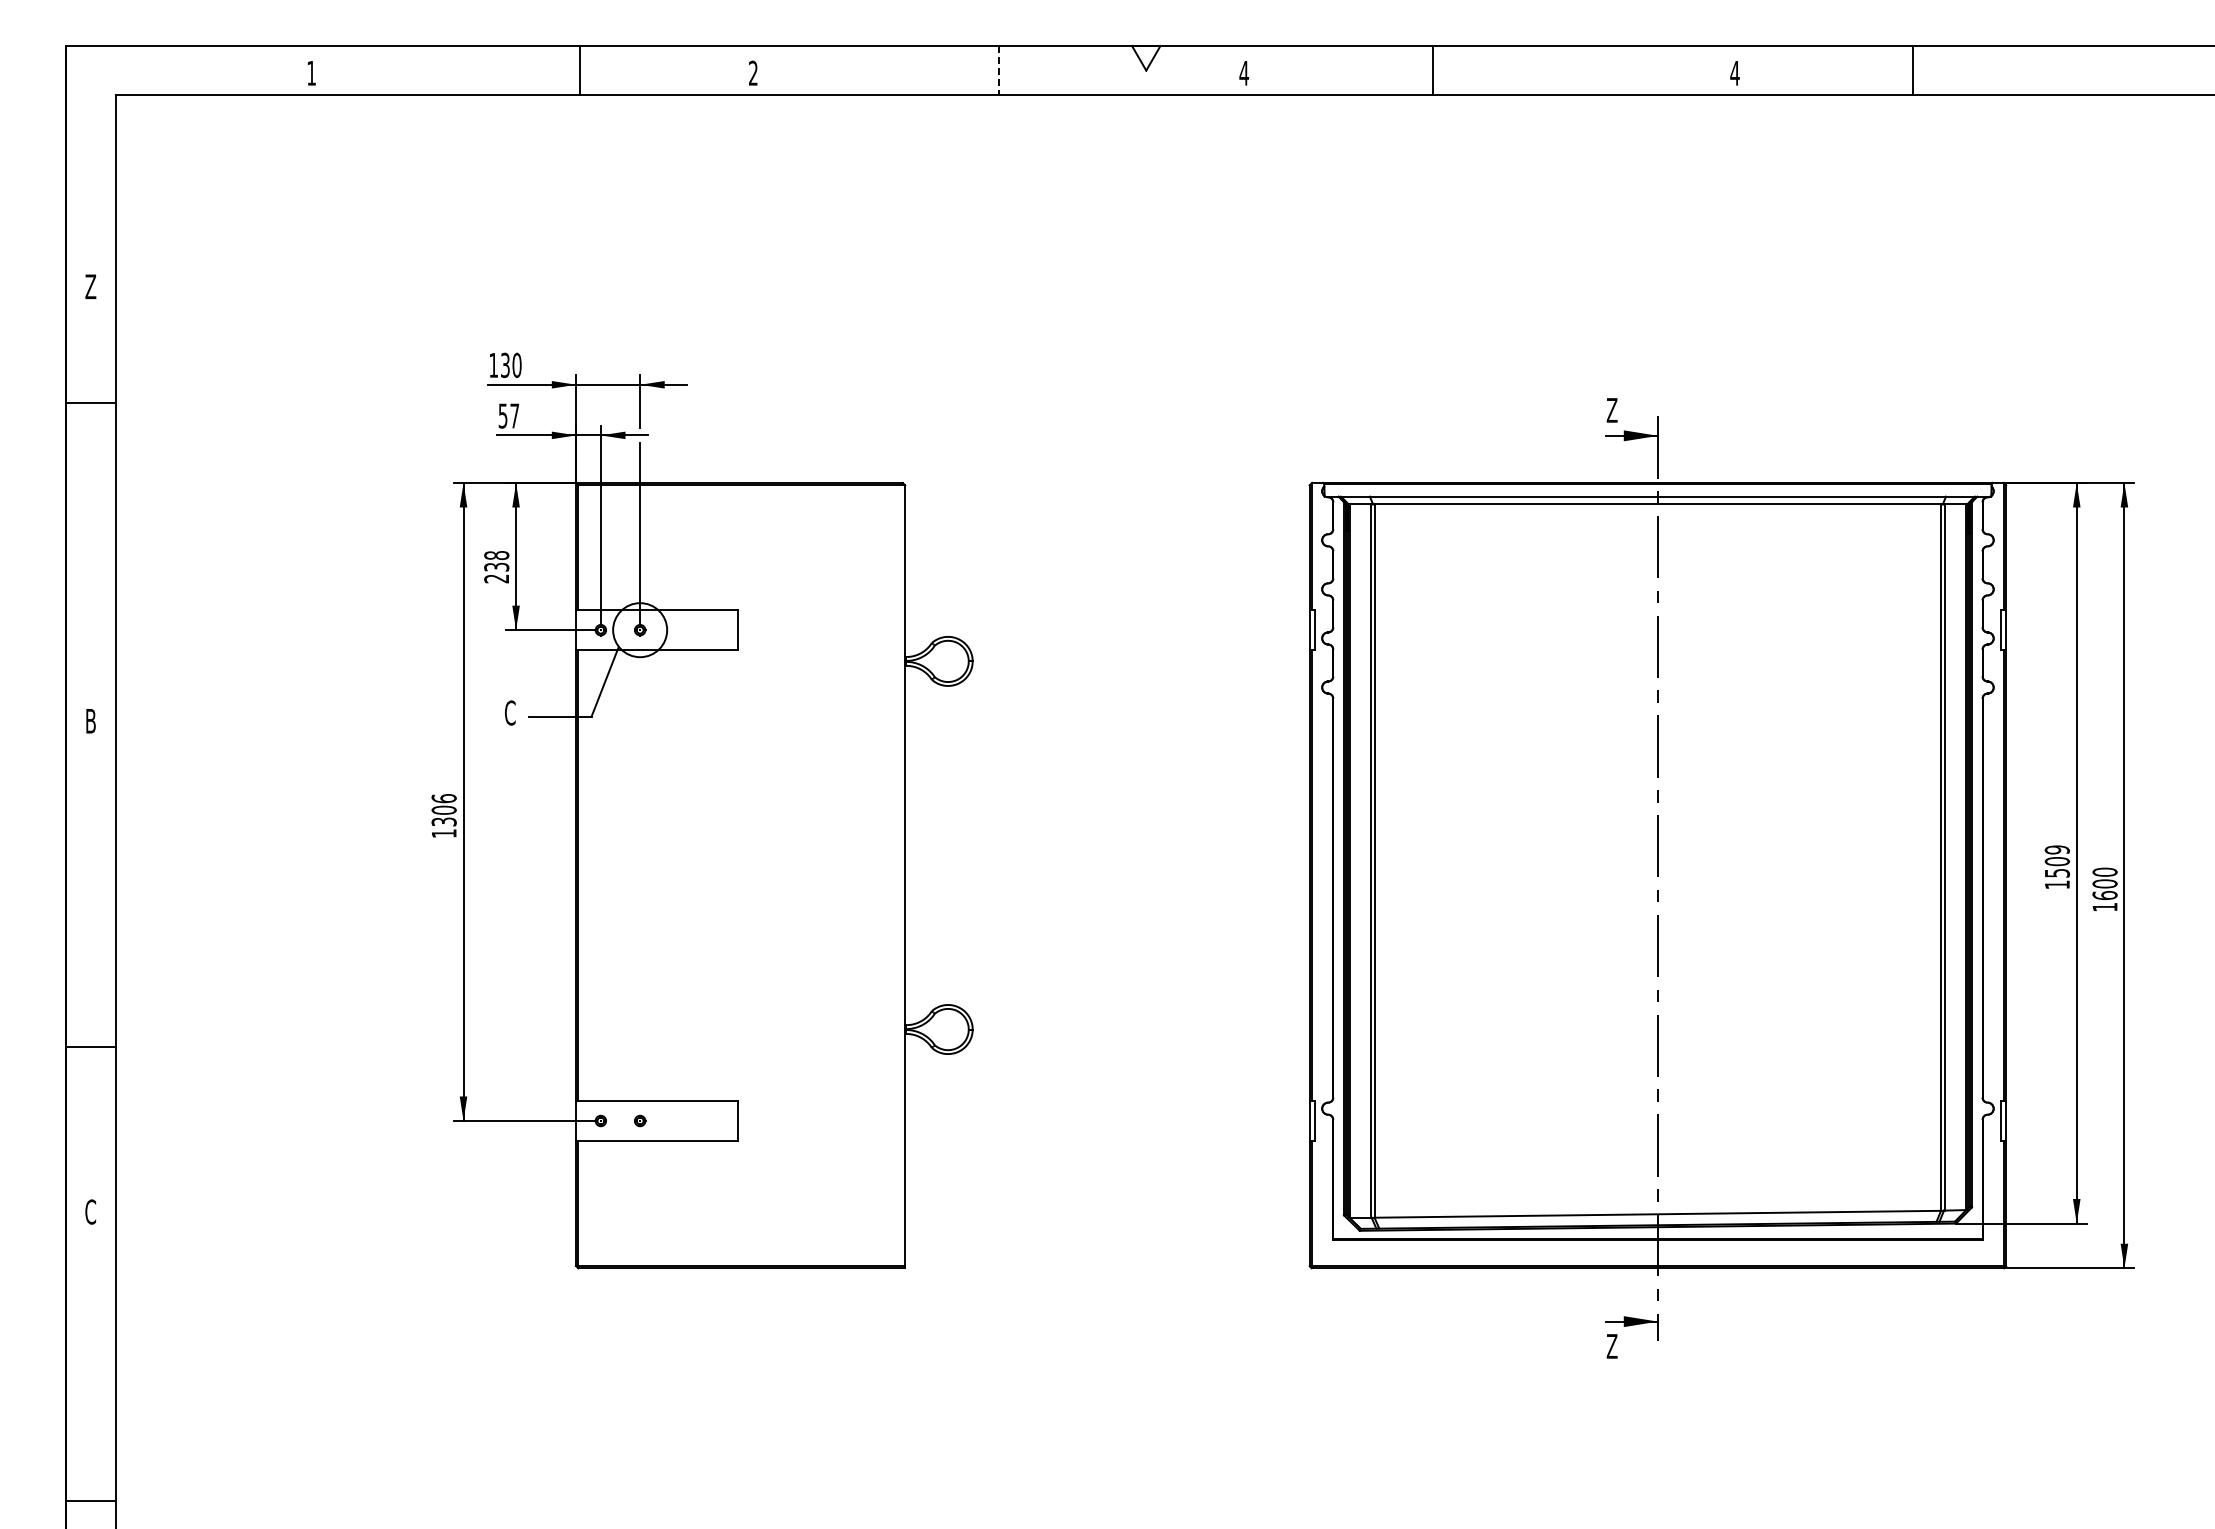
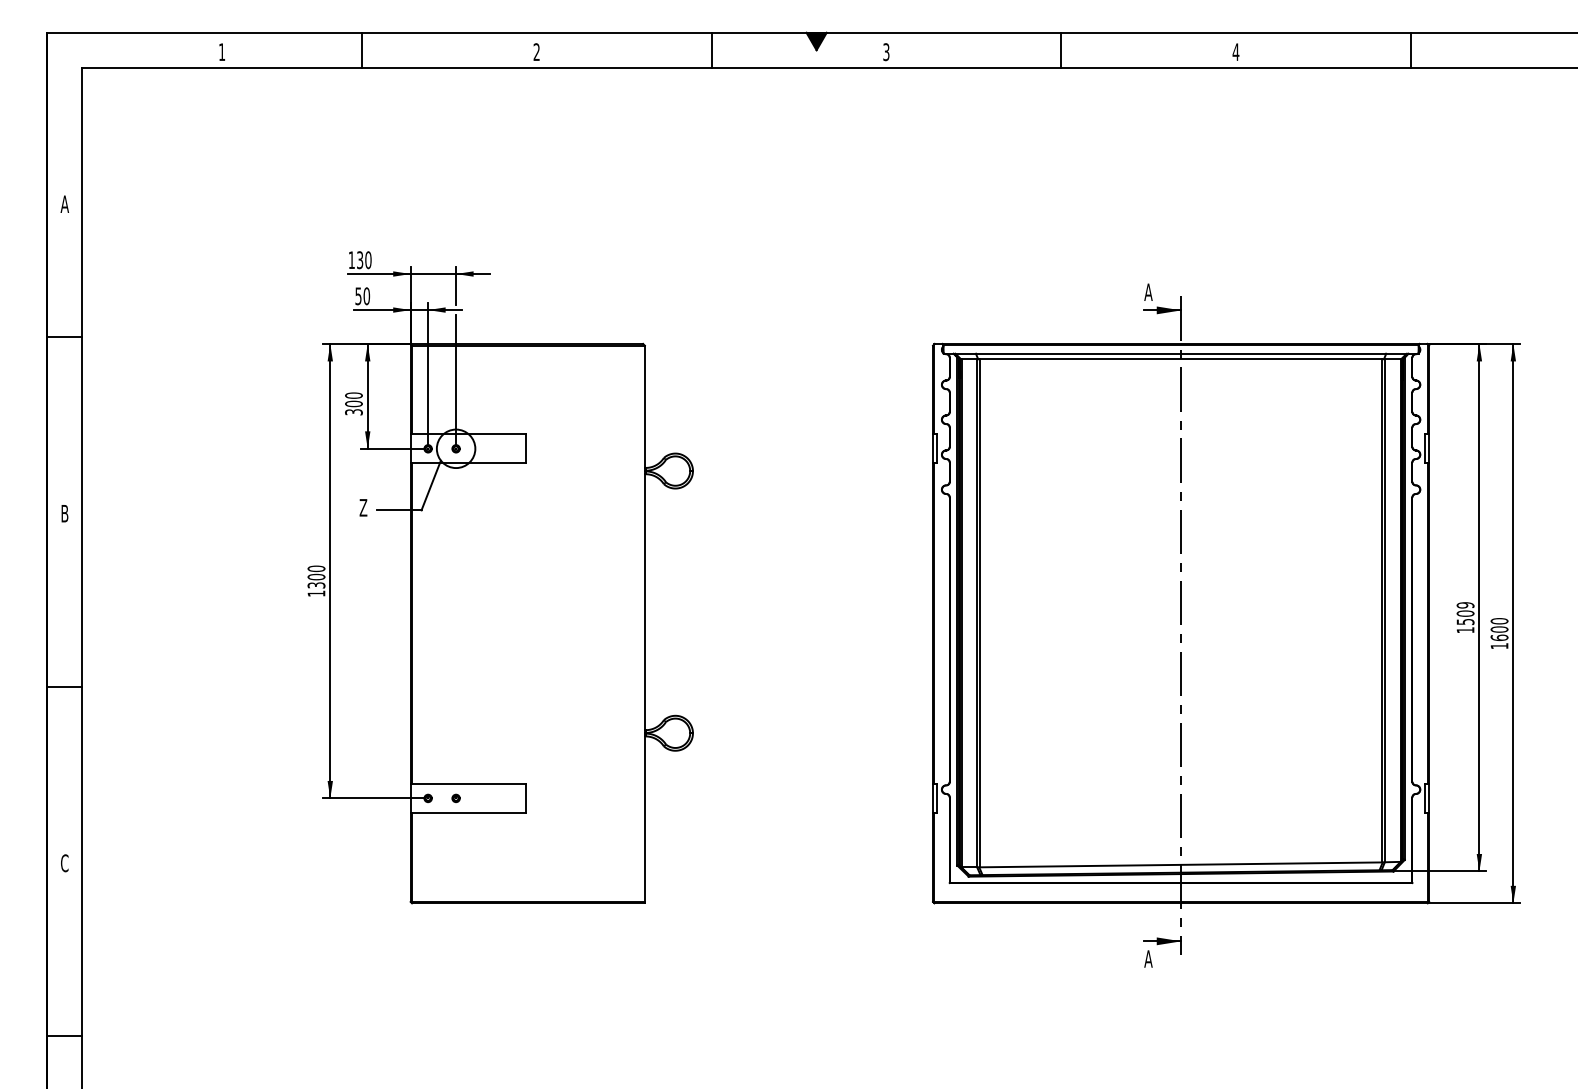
fill: (1146, 58) -> (816, 41), added
line: (580, 70) -> (362, 50), moved
line: (999, 70) -> (712, 50), dashed -> solid
line: (1432, 70) -> (1061, 50), moved
line: (1912, 70) -> (1410, 50), moved
text: (1243, 72) -> (885, 51), 4 -> 3
text: (90, 286) -> (64, 204), Z -> A
line: (90, 403) -> (64, 337), moved
text: (1612, 410) -> (1148, 292), Z -> A
text: (514, 415) -> (366, 295), 57 -> 50
text: (496, 567) -> (353, 404), 238 -> 300
text: (509, 712) -> (363, 507), C -> Z
text: (443, 798) -> (316, 568), 1306 -> 1300
line: (90, 1046) -> (64, 686), moved
text: (1612, 1346) -> (1148, 959), Z -> A
line: (90, 1500) -> (64, 1035), moved

